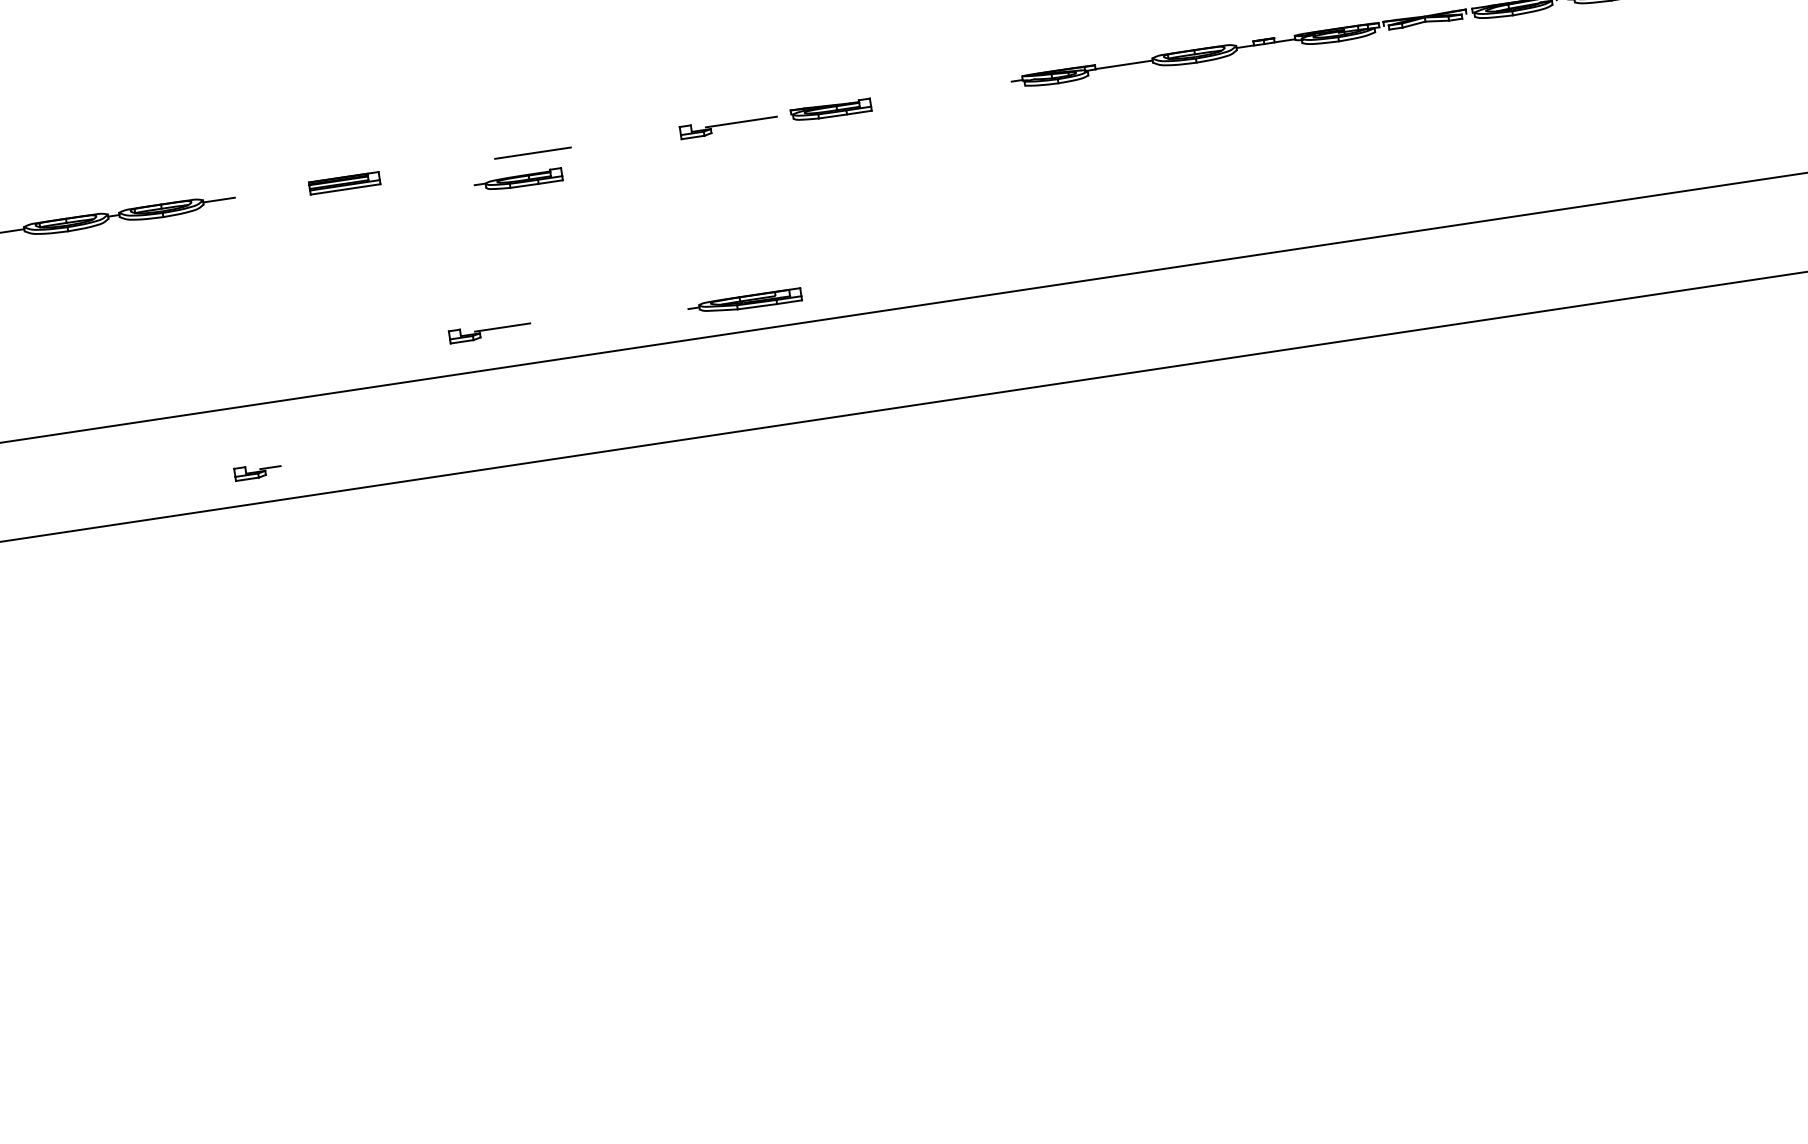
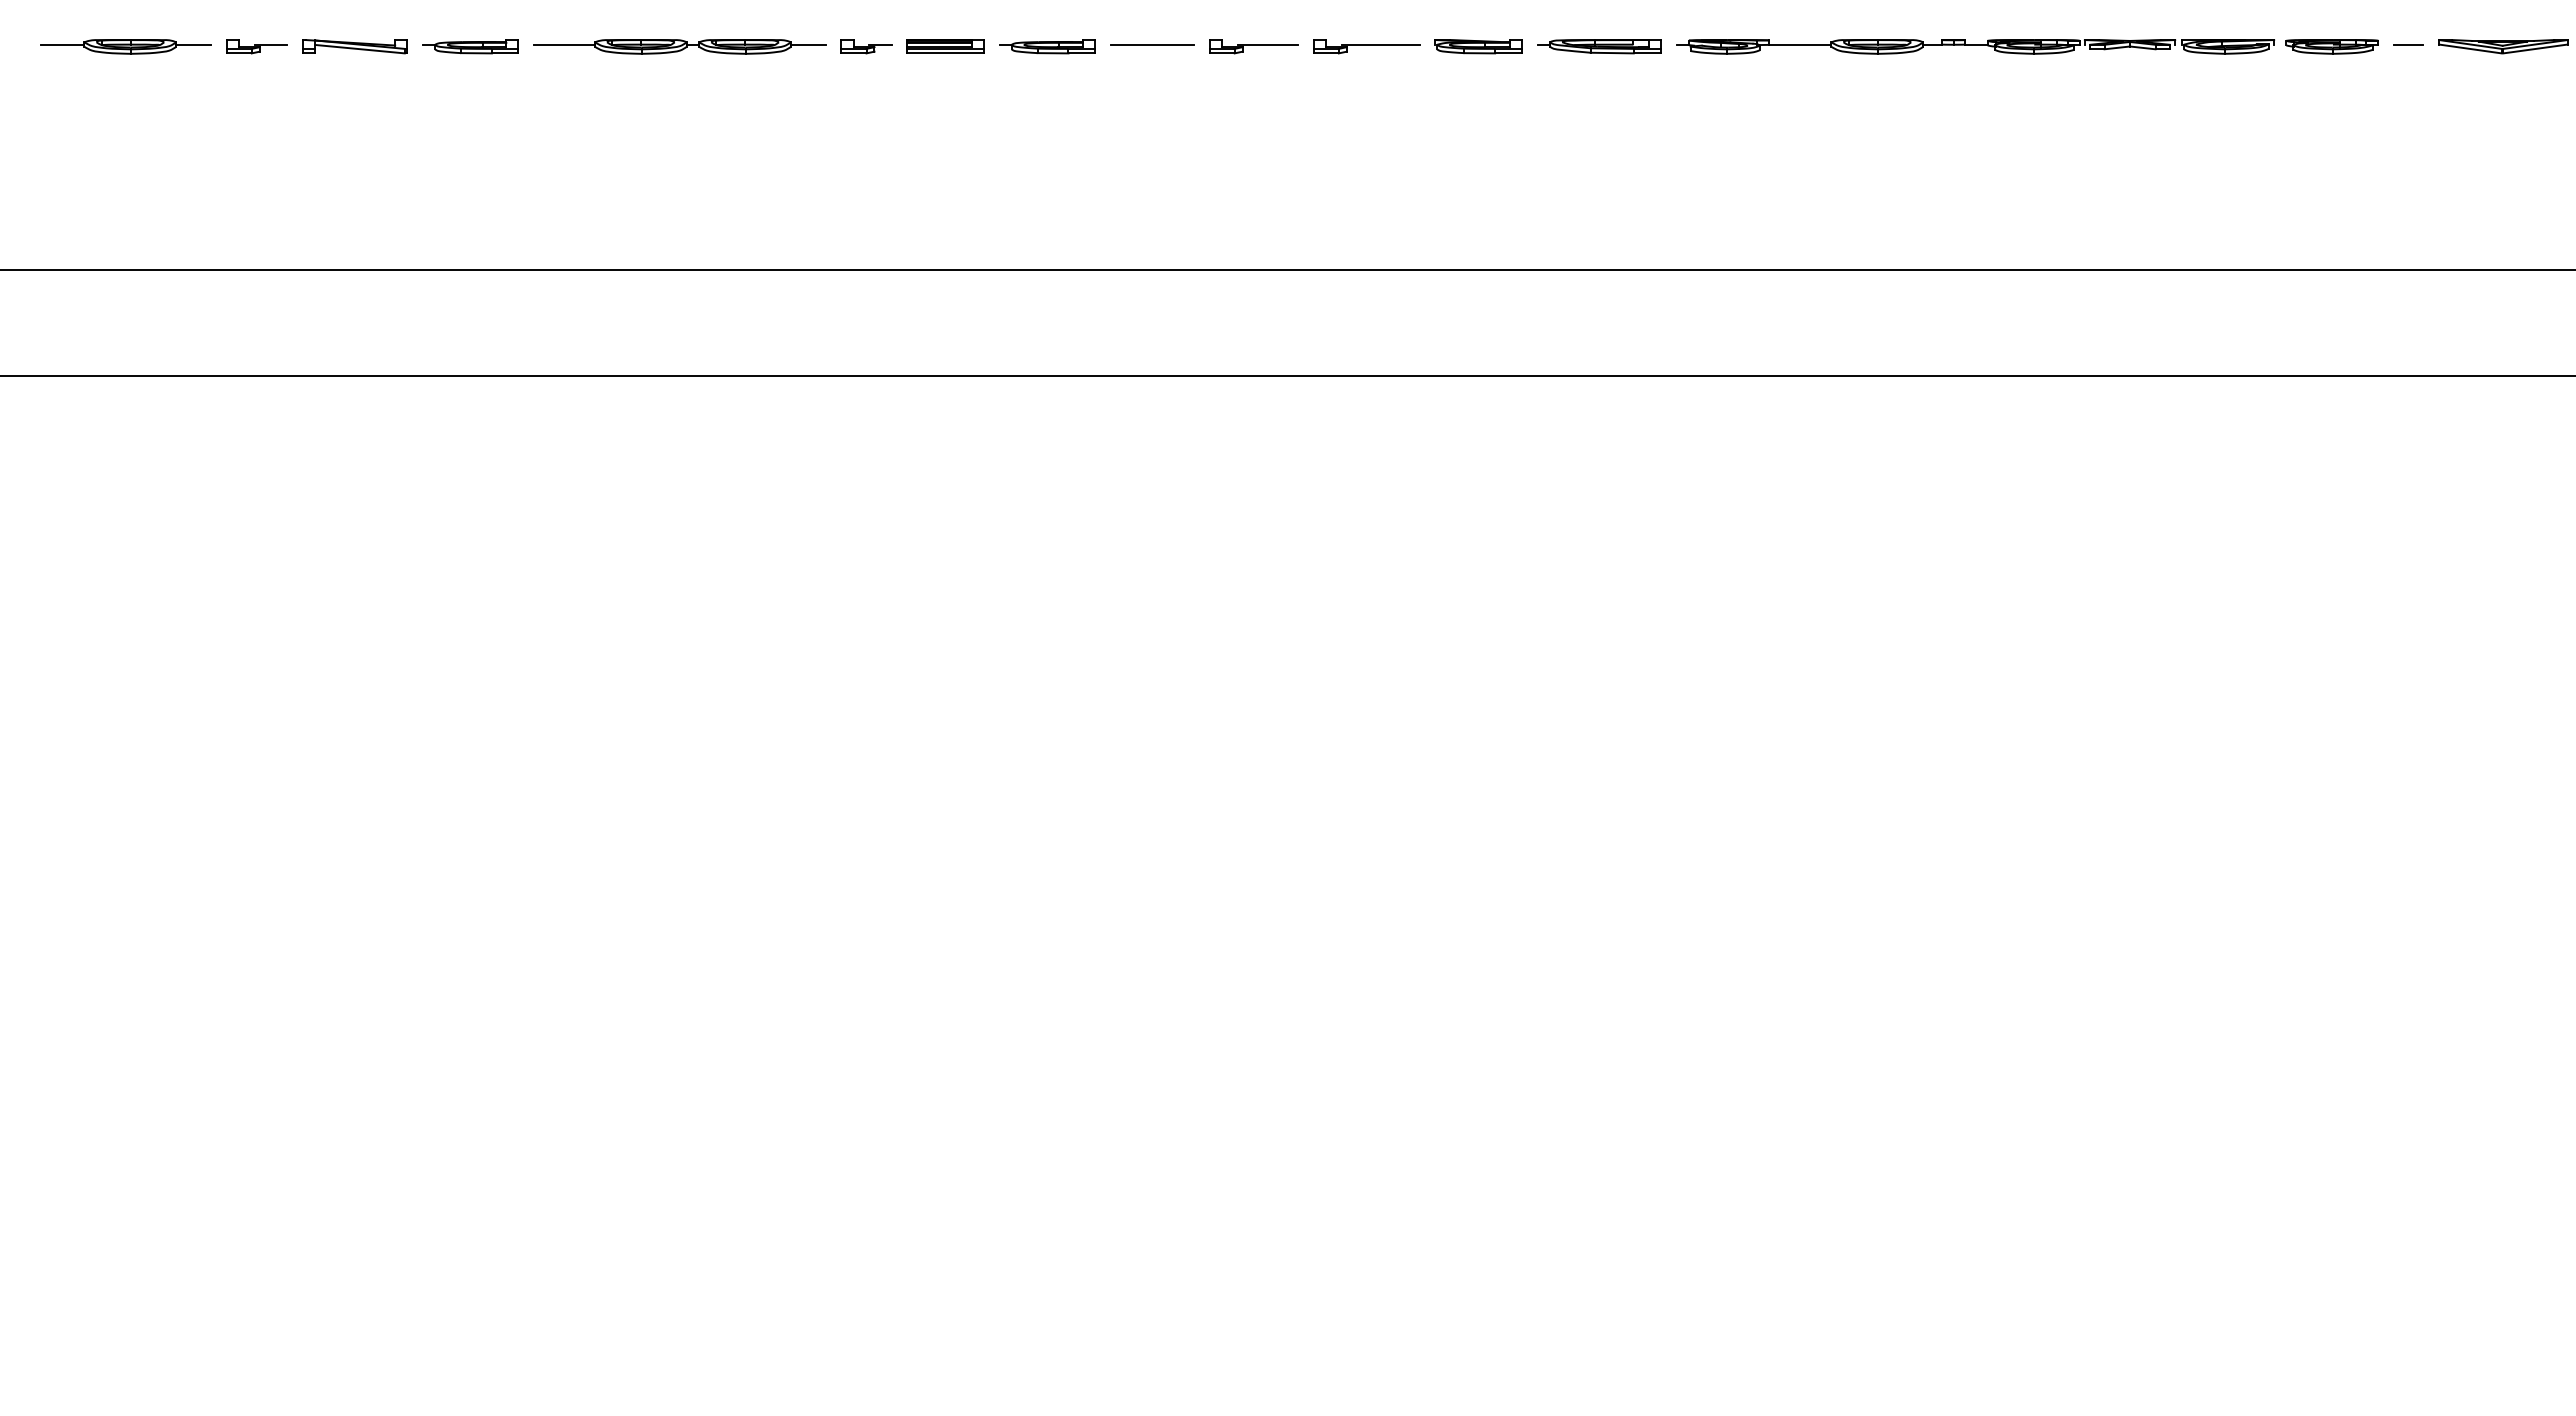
part: (518, 180) -> (1047, 46), moved
part: (744, 302) -> (1599, 46), moved
part: (489, 331) -> (1253, 46), moved
part: (257, 471) -> (866, 46), moved

